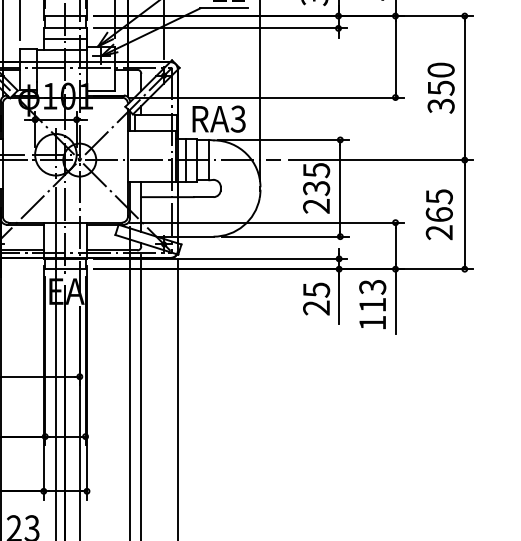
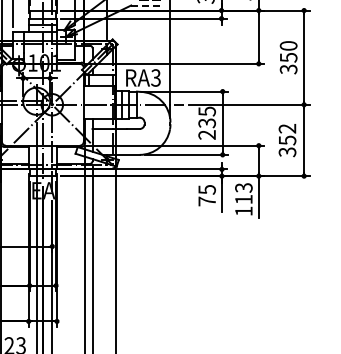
line: (223, 8) -> (146, 5), solid -> dashed
text: (439, 214) -> (287, 140), 265 -> 352
text: (315, 307) -> (206, 201), 25 -> 75

